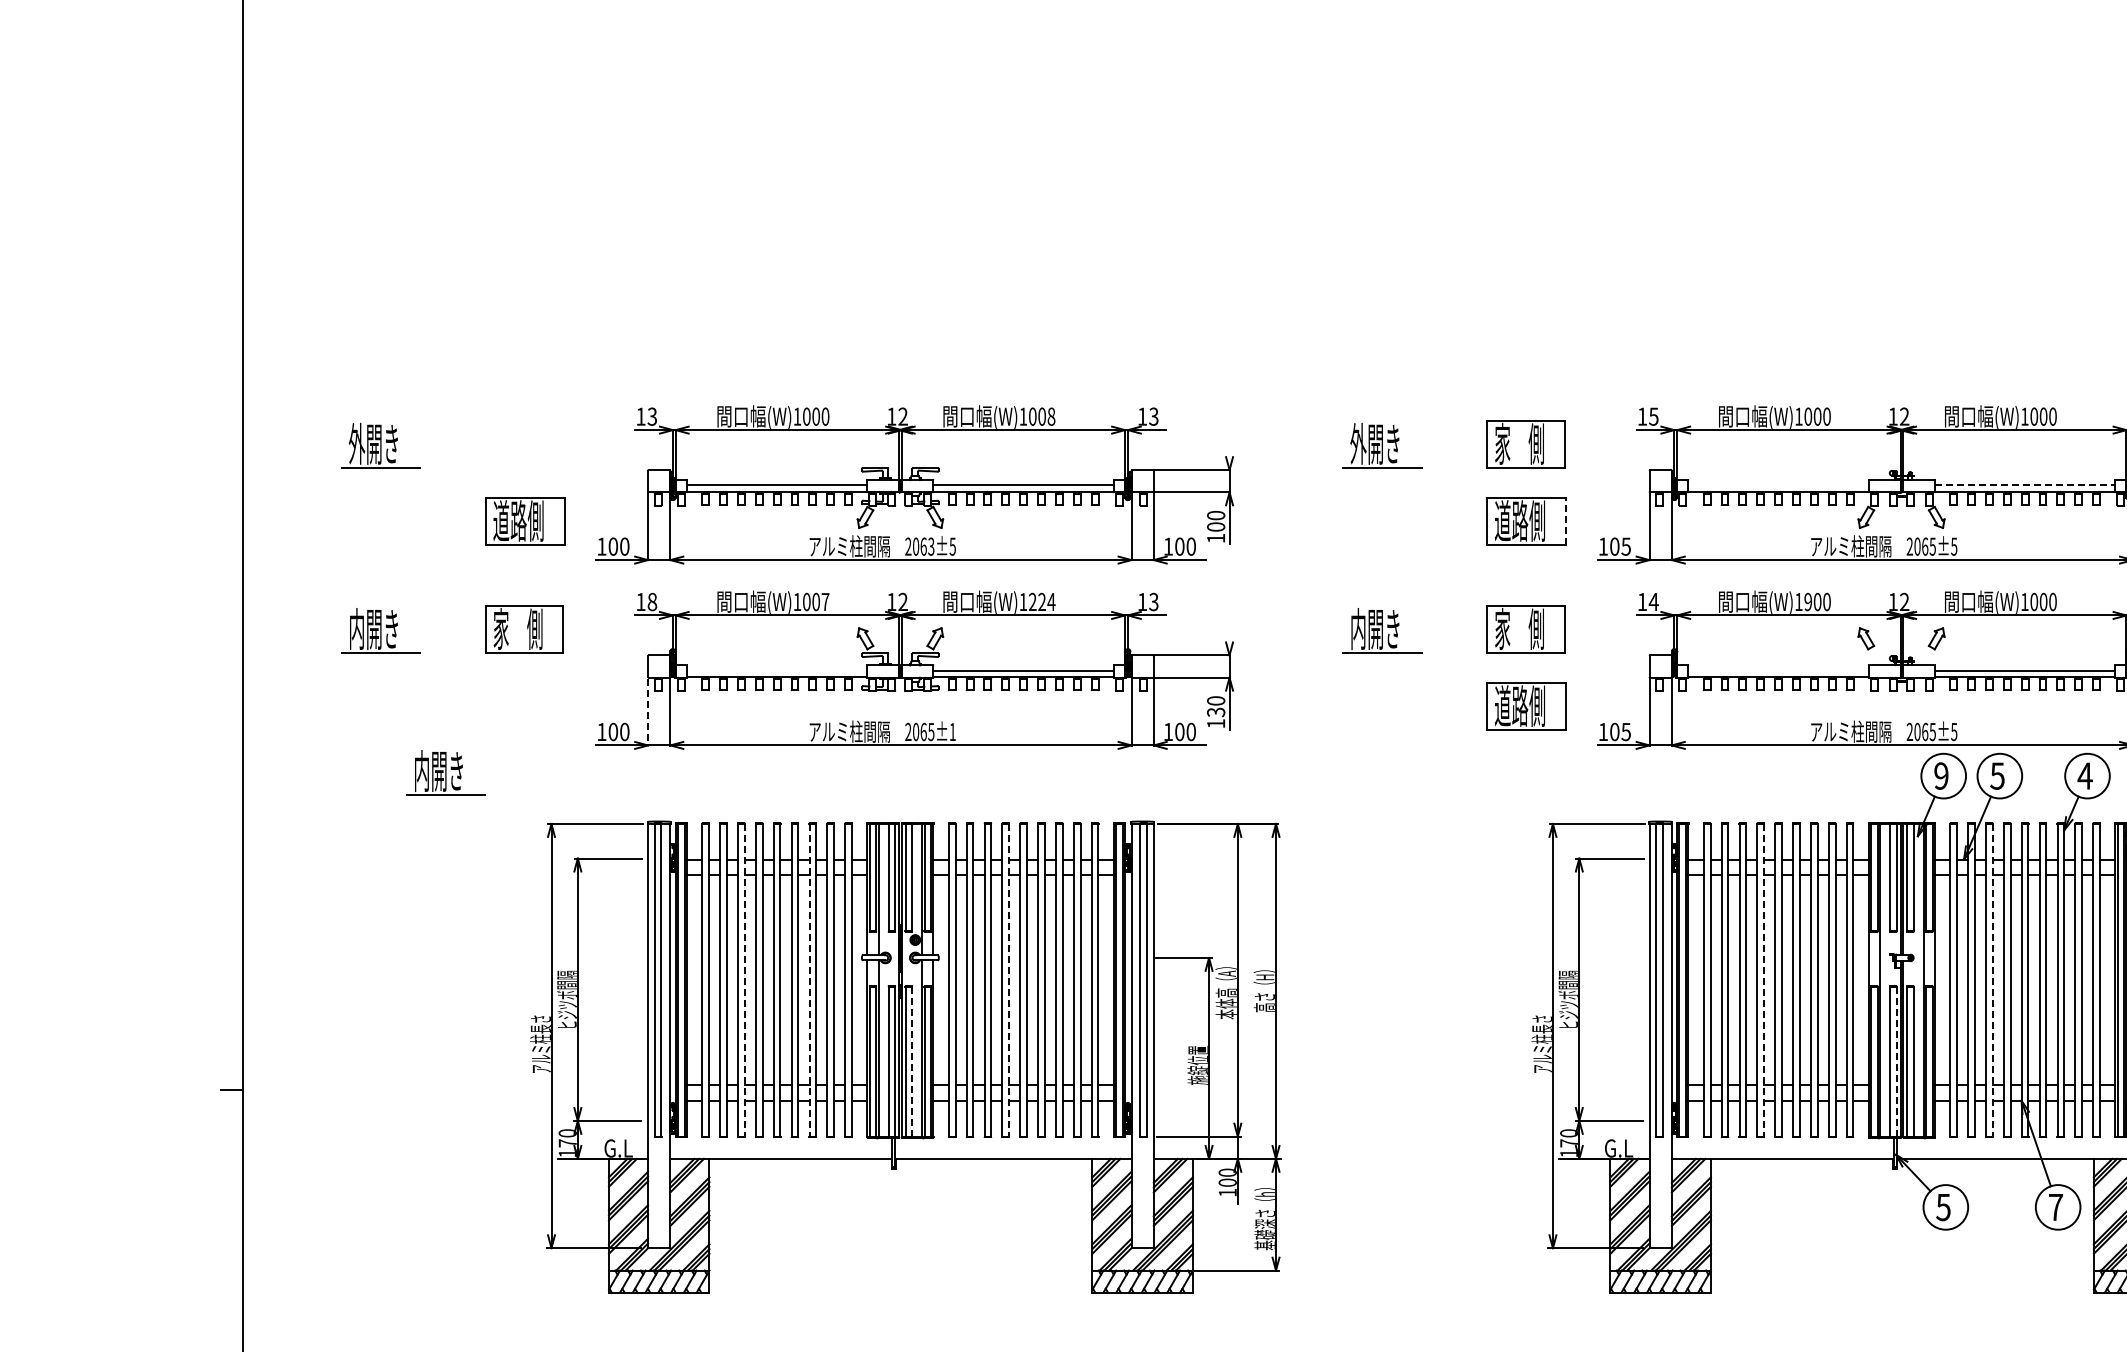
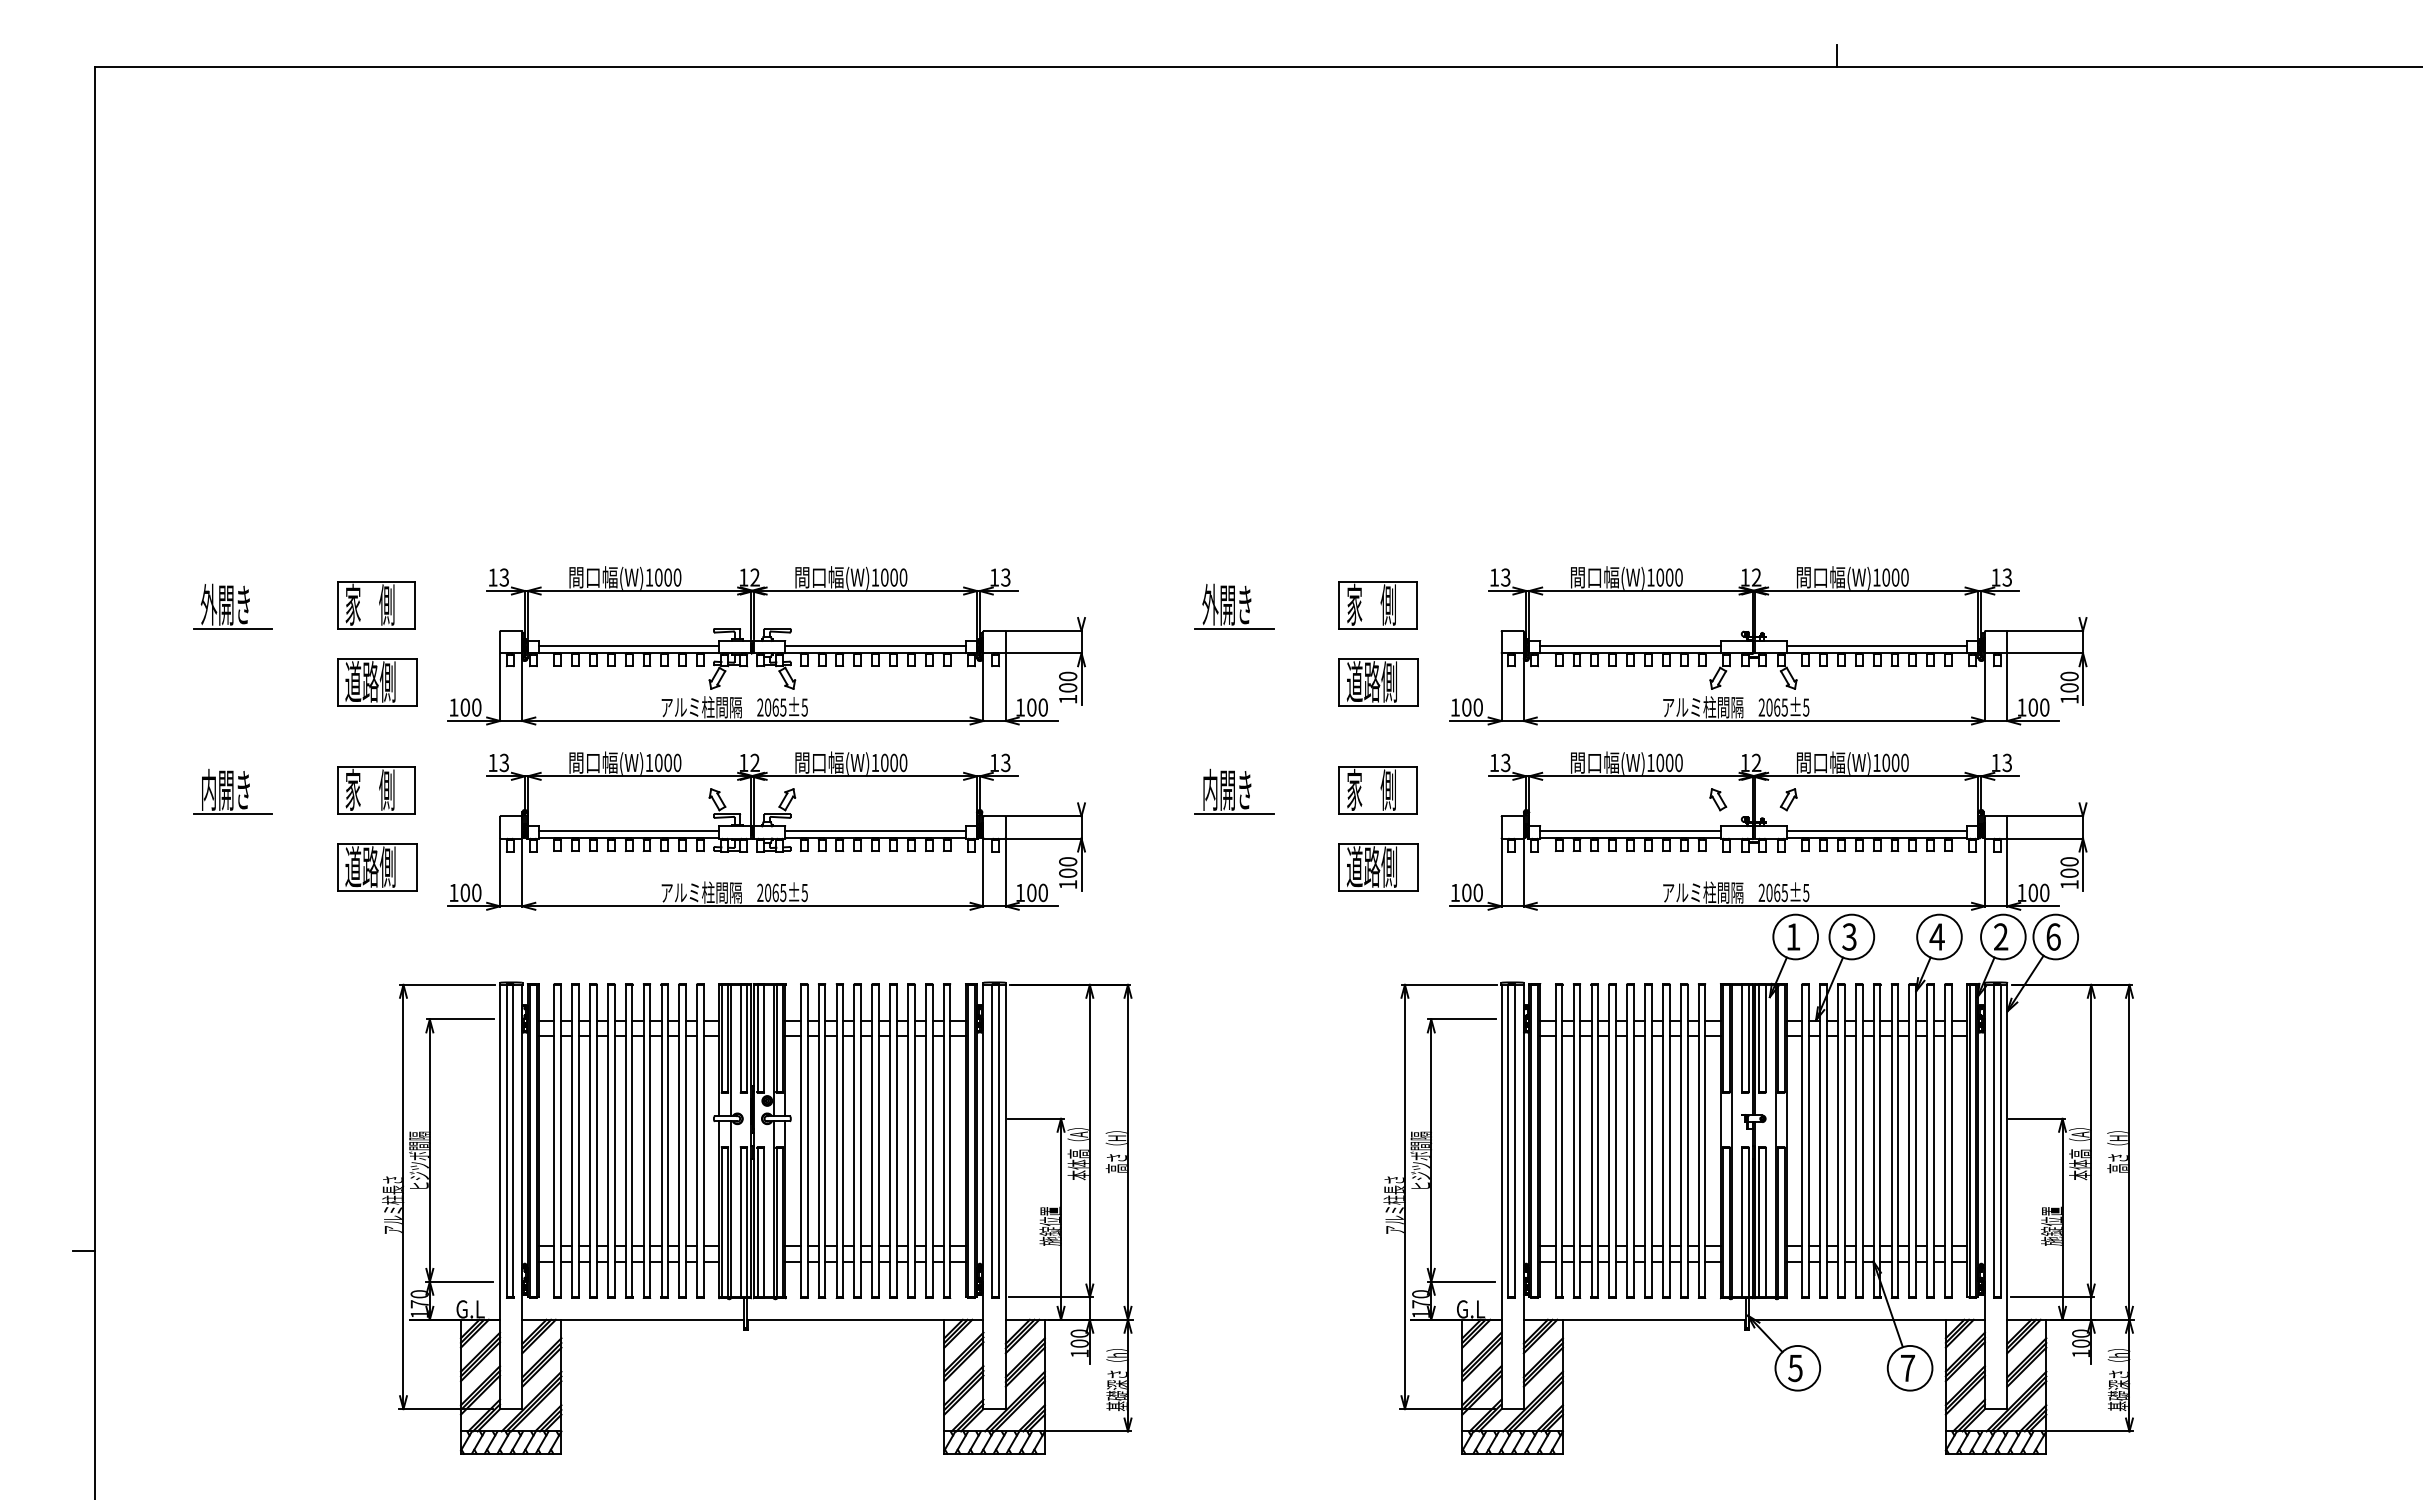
text: (1051, 416) -> (903, 577), (W)1008 -> (W)1000
text: (1653, 416) -> (1505, 577), 15 -> 13
part: (524, 444) -> (376, 605), added
line: (1778, 485) -> (1630, 646), added
line: (2025, 485) -> (1877, 646), dashed -> solid
line: (1566, 520) -> (1418, 681), dashed -> solid
text: (931, 546) -> (783, 707), 2063±5 -> 2065±5
text: (1625, 546) -> (1477, 707), 105 -> 100
text: (652, 601) -> (504, 762), 18 -> 13
text: (825, 601) -> (677, 762), (W)1007 -> (W)1000
text: (1041, 601) -> (893, 762), (W)1224 -> (W)1000
text: (1653, 601) -> (1505, 762), 14 -> 13
text: (1808, 602) -> (1660, 763), (W)1900 -> (W)1000
line: (776, 670) -> (628, 831), added
line: (1778, 670) -> (1630, 831), added
part: (525, 706) -> (377, 867), added
line: (648, 712) -> (500, 873), dashed -> solid
text: (1216, 712) -> (1068, 873), 130 -> 100
text: (1625, 731) -> (1477, 892), 105 -> 100
text: (952, 732) -> (804, 893), 2065±1 -> 2065±5
part: (445, 772) -> (297, 933), removed
text: (1941, 775) -> (1793, 936), 9 -> 1
text: (1997, 775) -> (1849, 936), 5 -> 3
line: (744, 980) -> (596, 1141), dashed -> solid
line: (809, 980) -> (661, 1141), dashed -> solid
line: (1009, 980) -> (861, 1141), dashed -> solid
line: (1764, 980) -> (1616, 1141), dashed -> solid
line: (1992, 980) -> (1844, 1141), dashed -> solid
line: (912, 1061) -> (764, 1222), dashed -> solid
line: (1896, 1061) -> (1748, 1222), dashed -> solid

